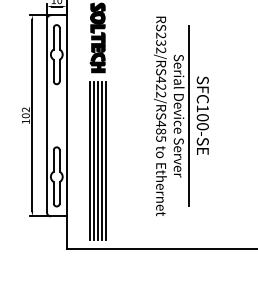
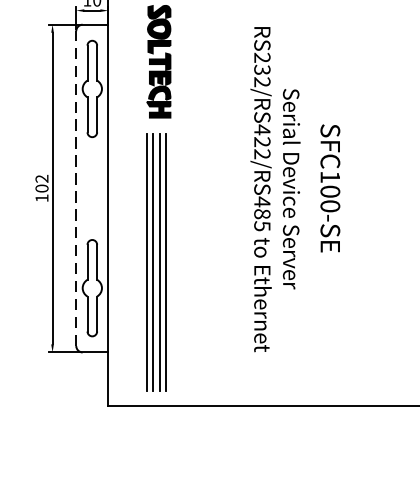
line: (46, 115) -> (75, 188), solid -> dashed
line: (189, 115) -> (308, 188), removed
line: (106, 160) -> (173, 261), removed

